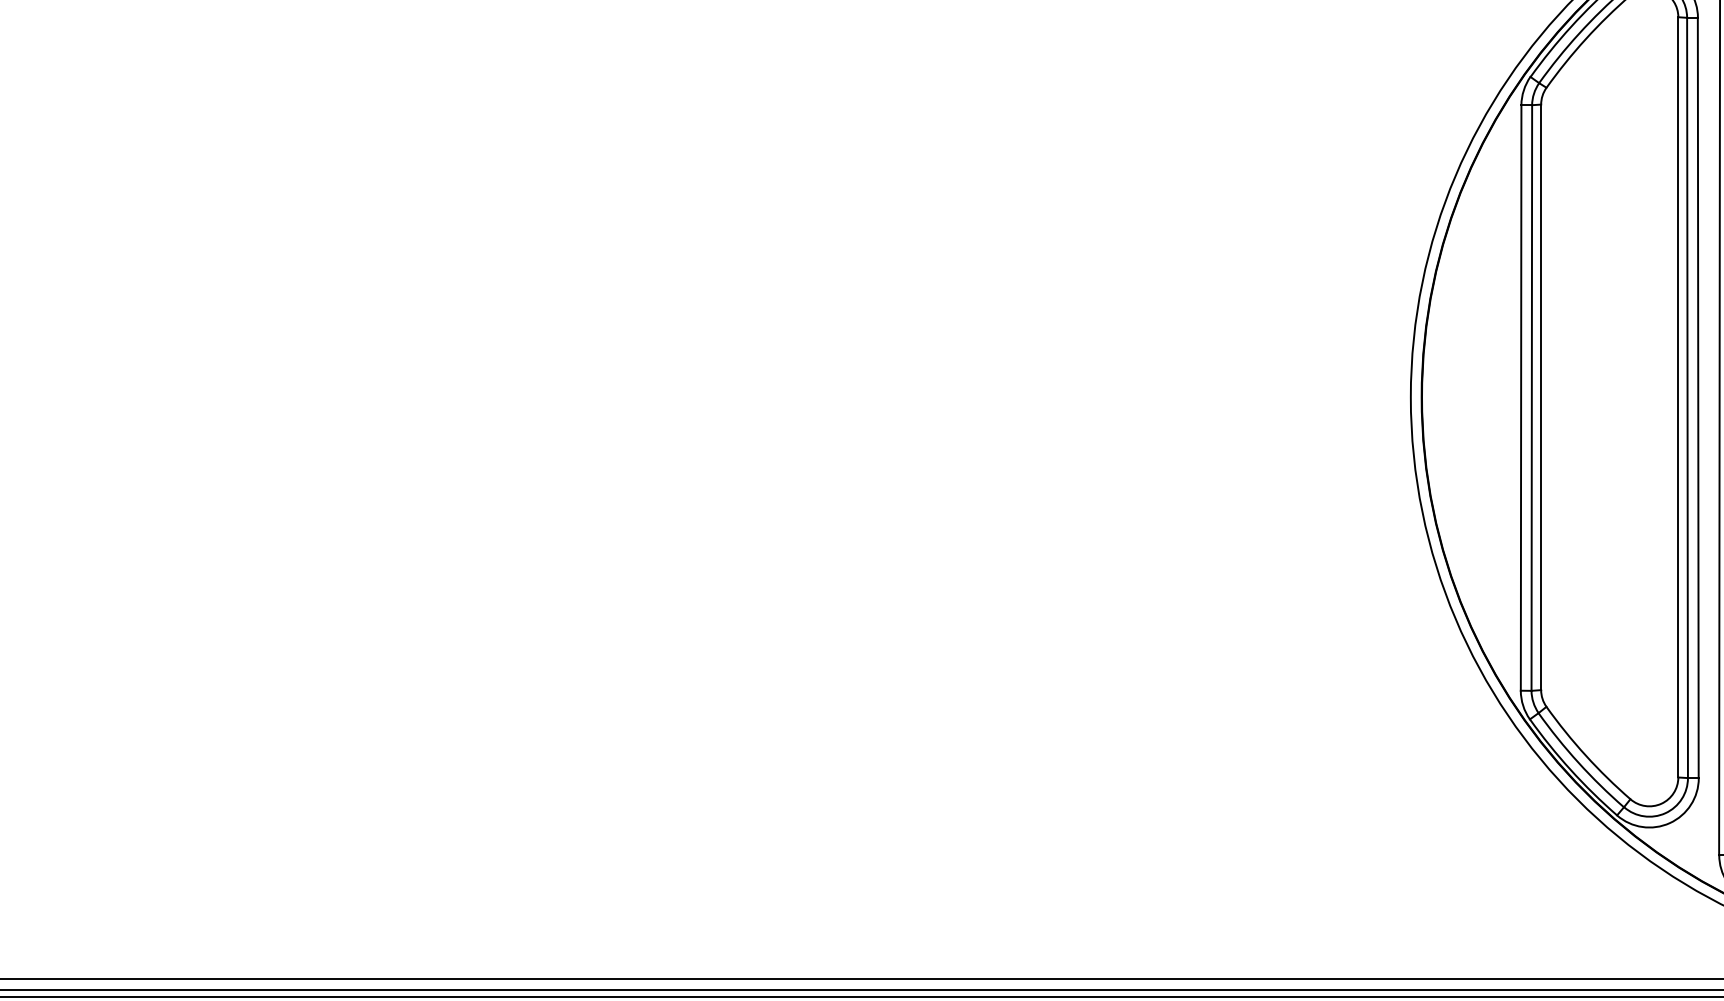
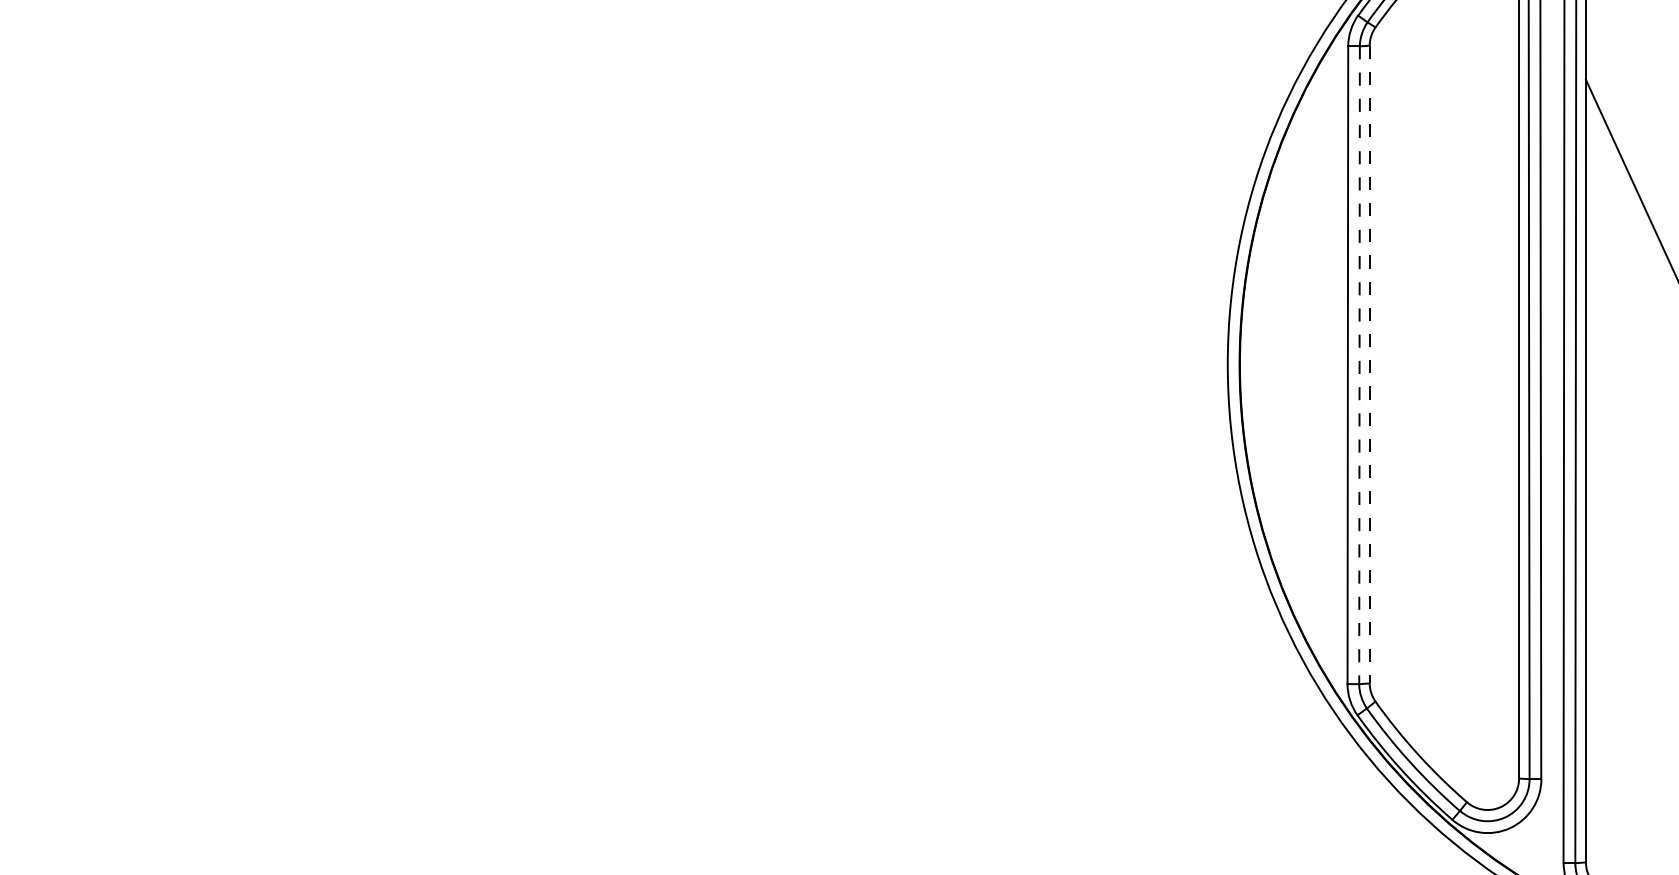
line: (1541, 397) -> (1370, 364), solid -> dashed
line: (1531, 398) -> (1359, 365), solid -> dashed

